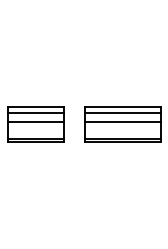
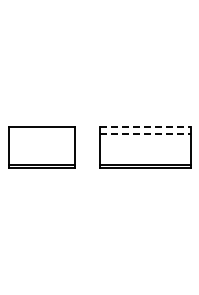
line: (122, 106) -> (145, 126), solid -> dashed
line: (35, 113) -> (42, 134), removed
line: (122, 113) -> (145, 134), solid -> dashed
line: (35, 121) -> (42, 144), removed
line: (122, 121) -> (145, 144), removed

